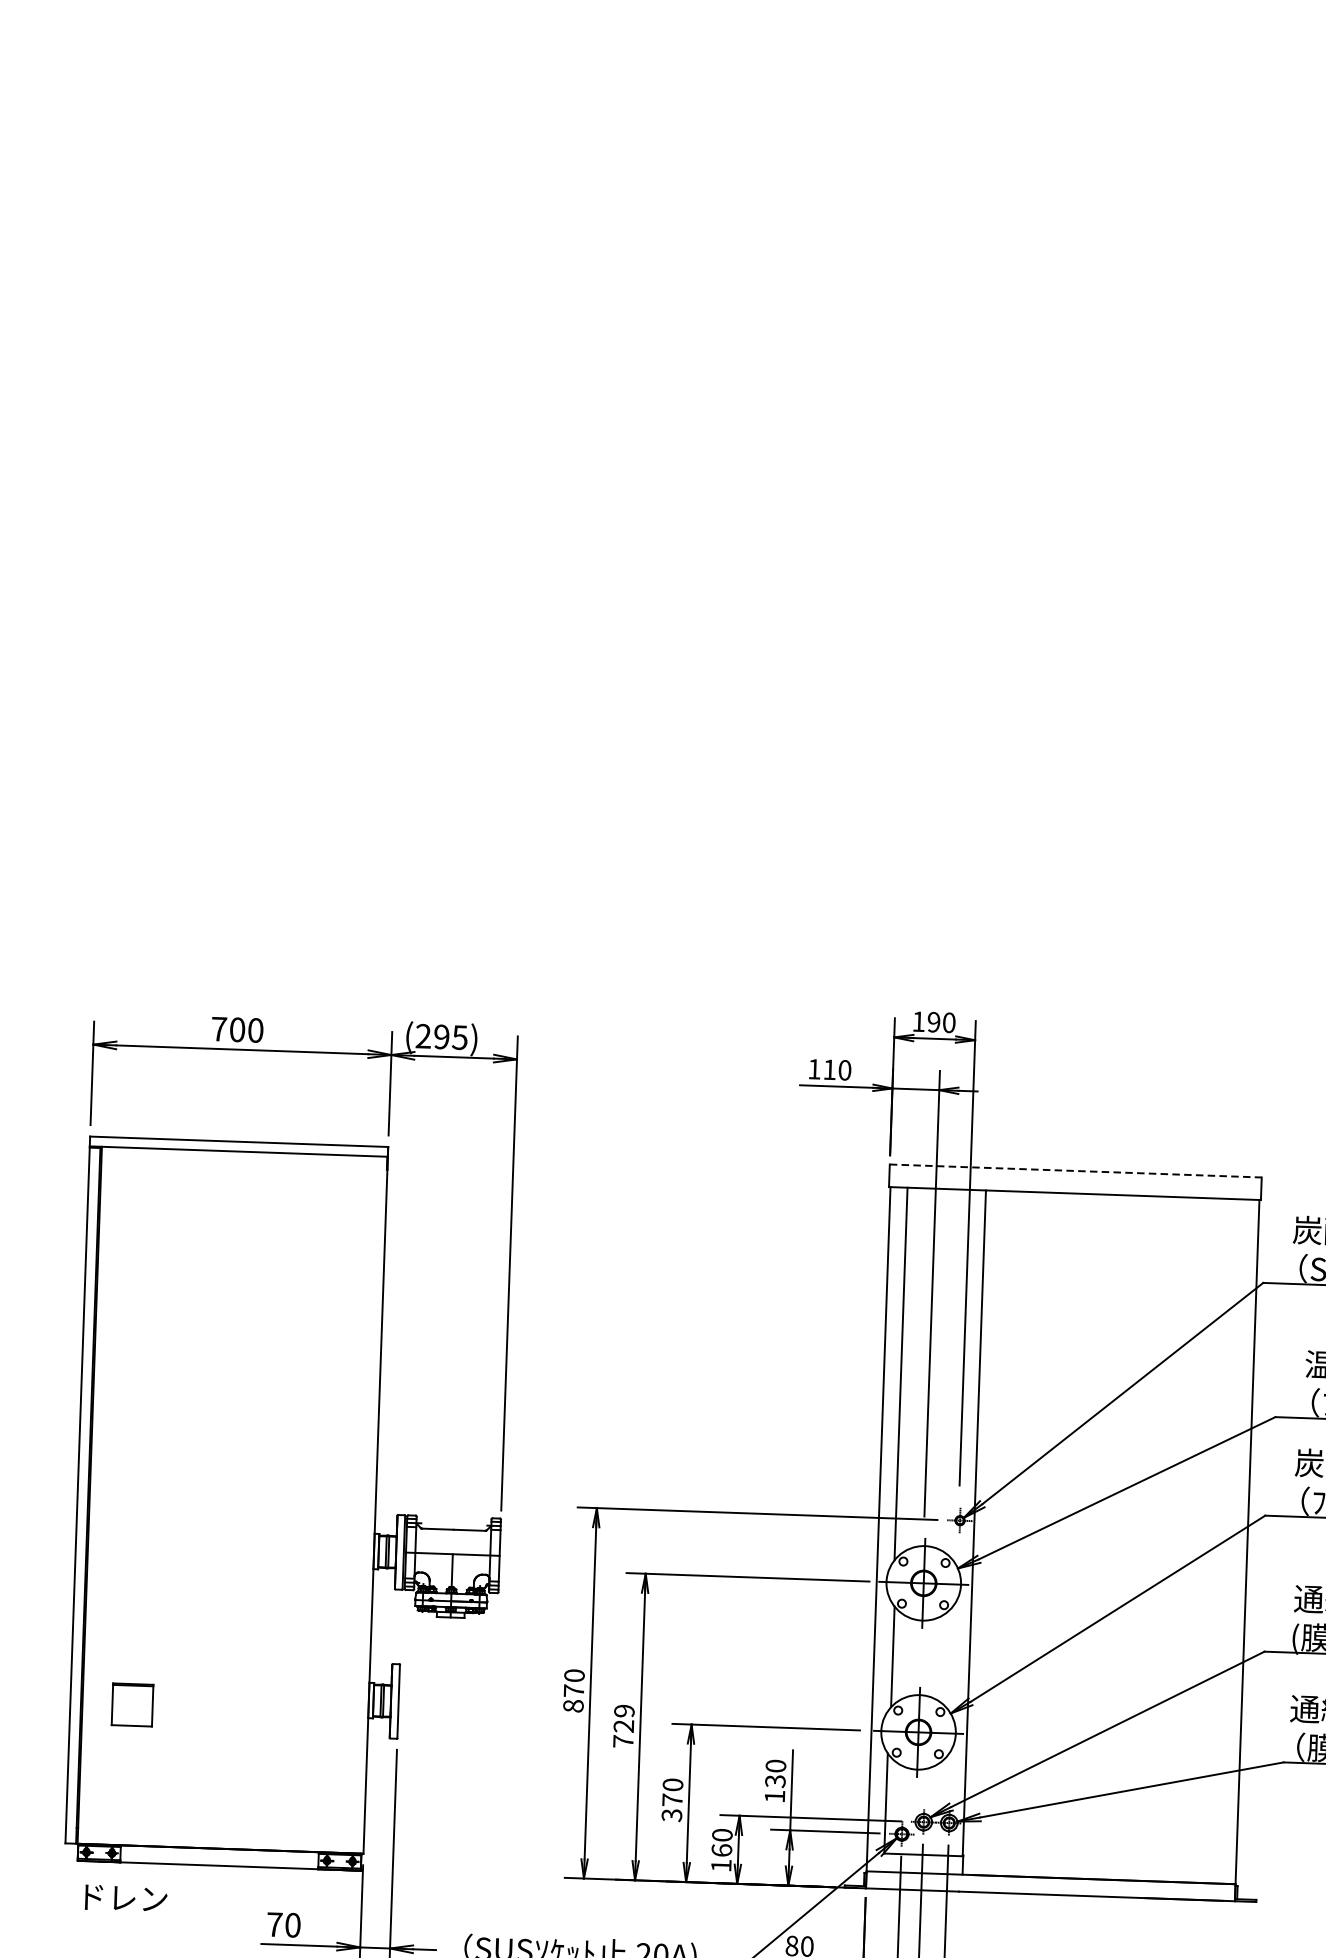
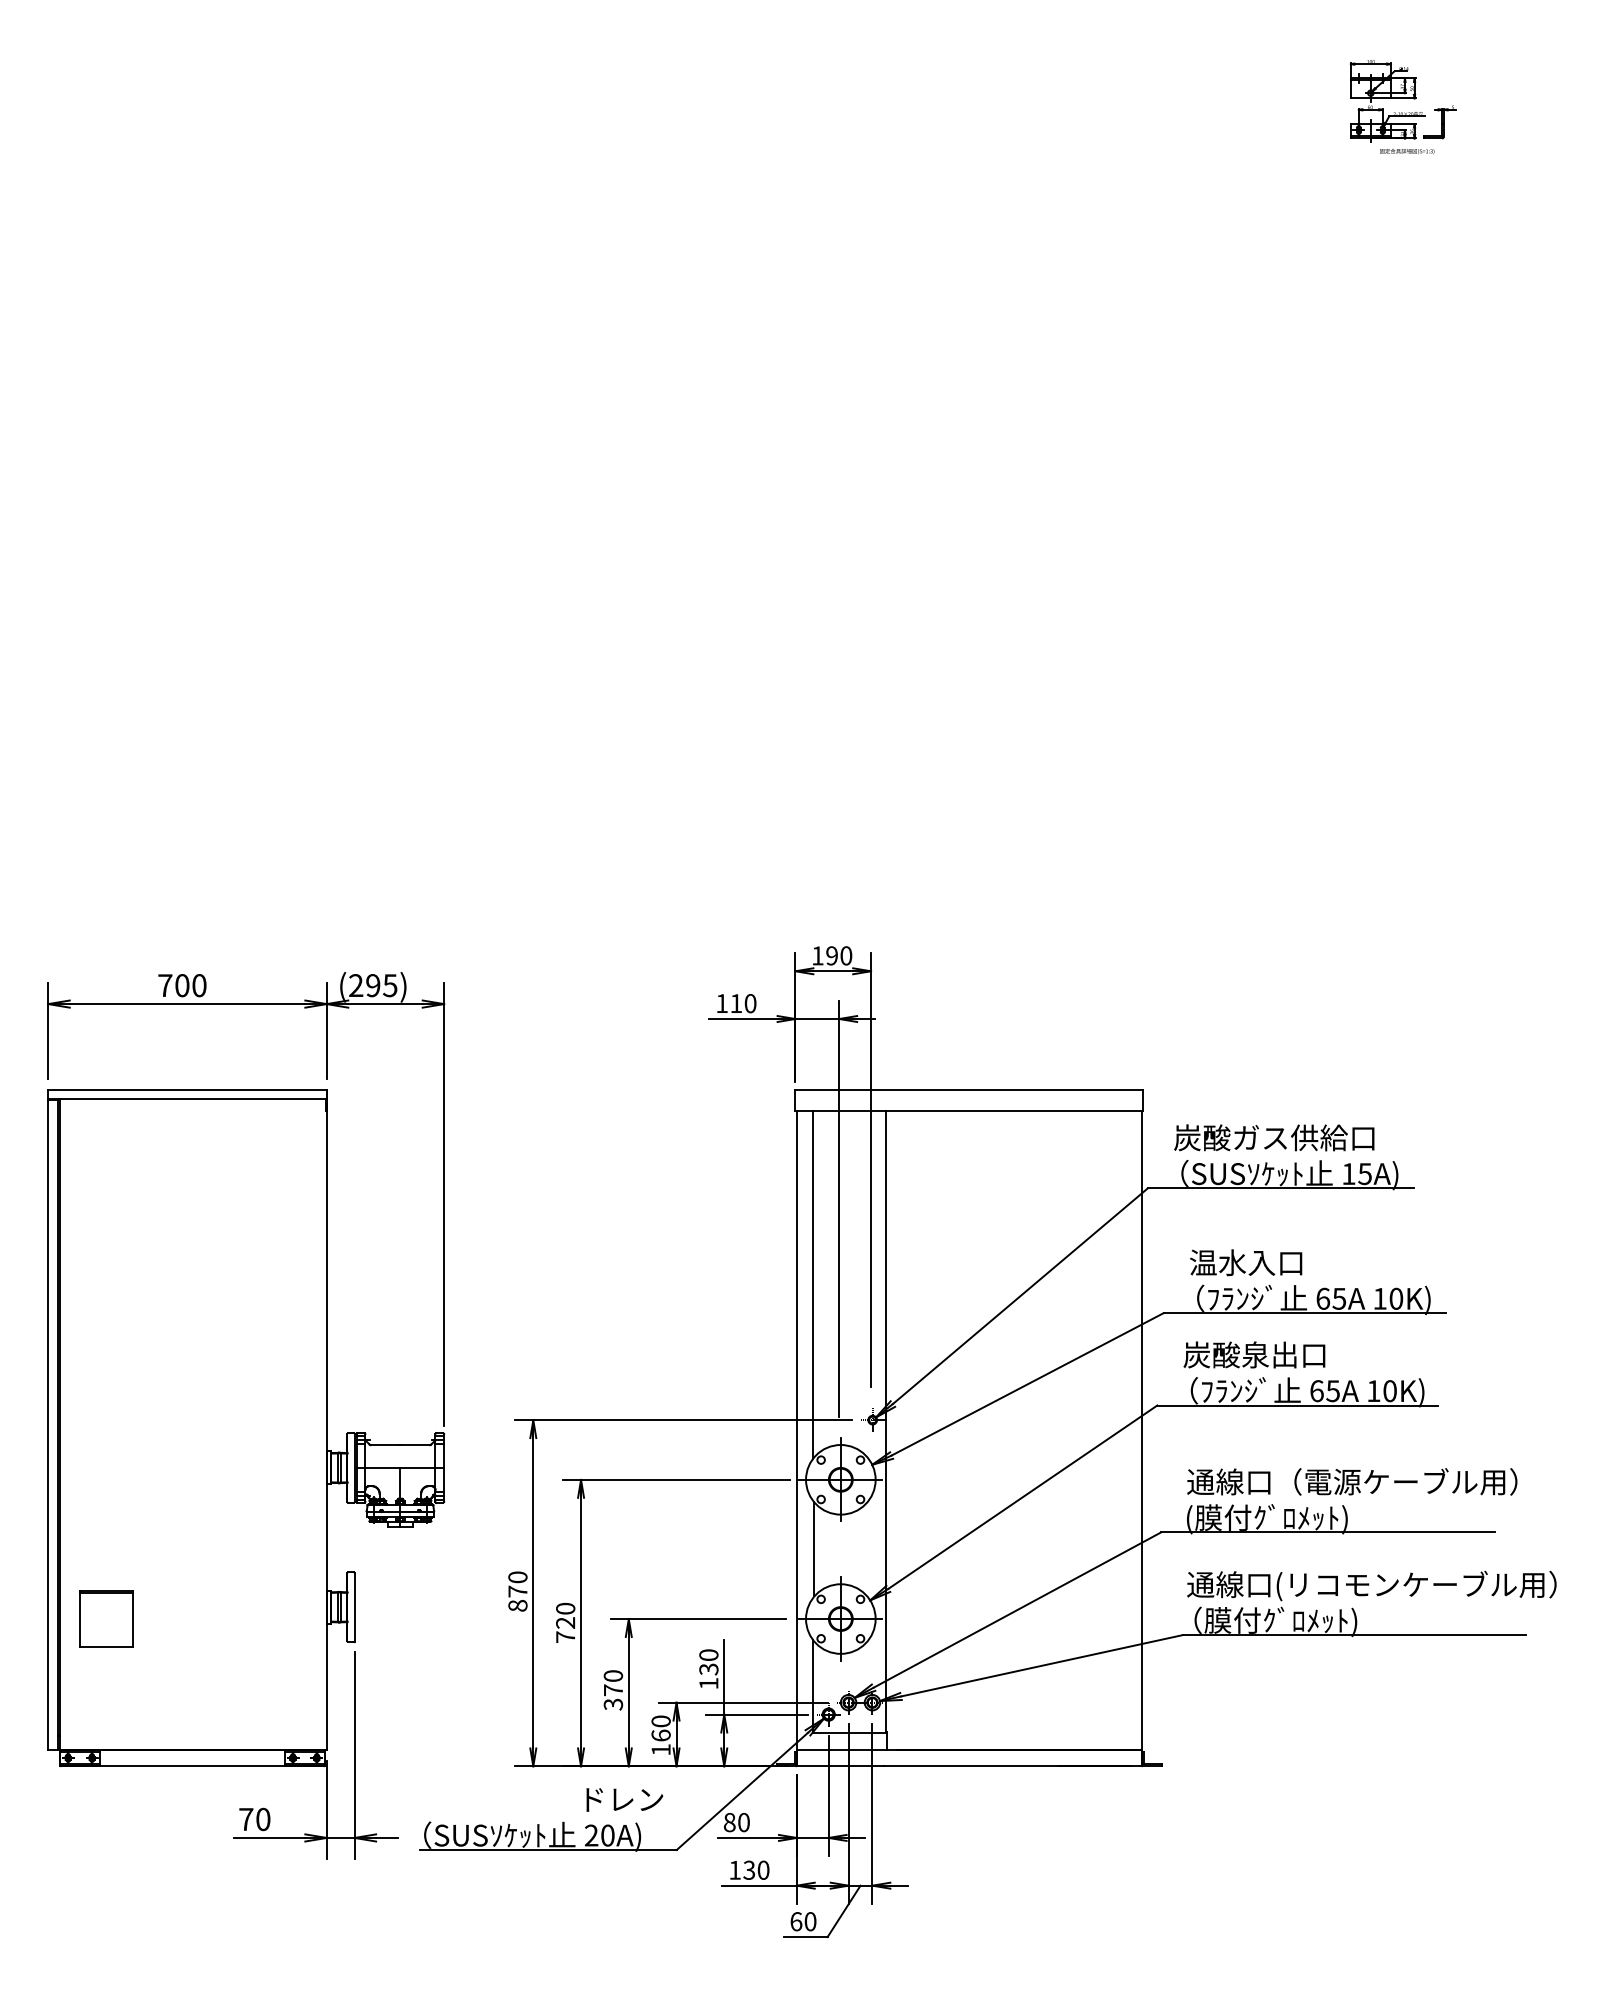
line: (1076, 1171) -> (969, 1090), dashed -> solid
part: (132, 1704) -> (106, 1618), size x1.43
text: (624, 1710) -> (565, 1608), 729 -> 720
text: (125, 1898) -> (624, 1799), moved

